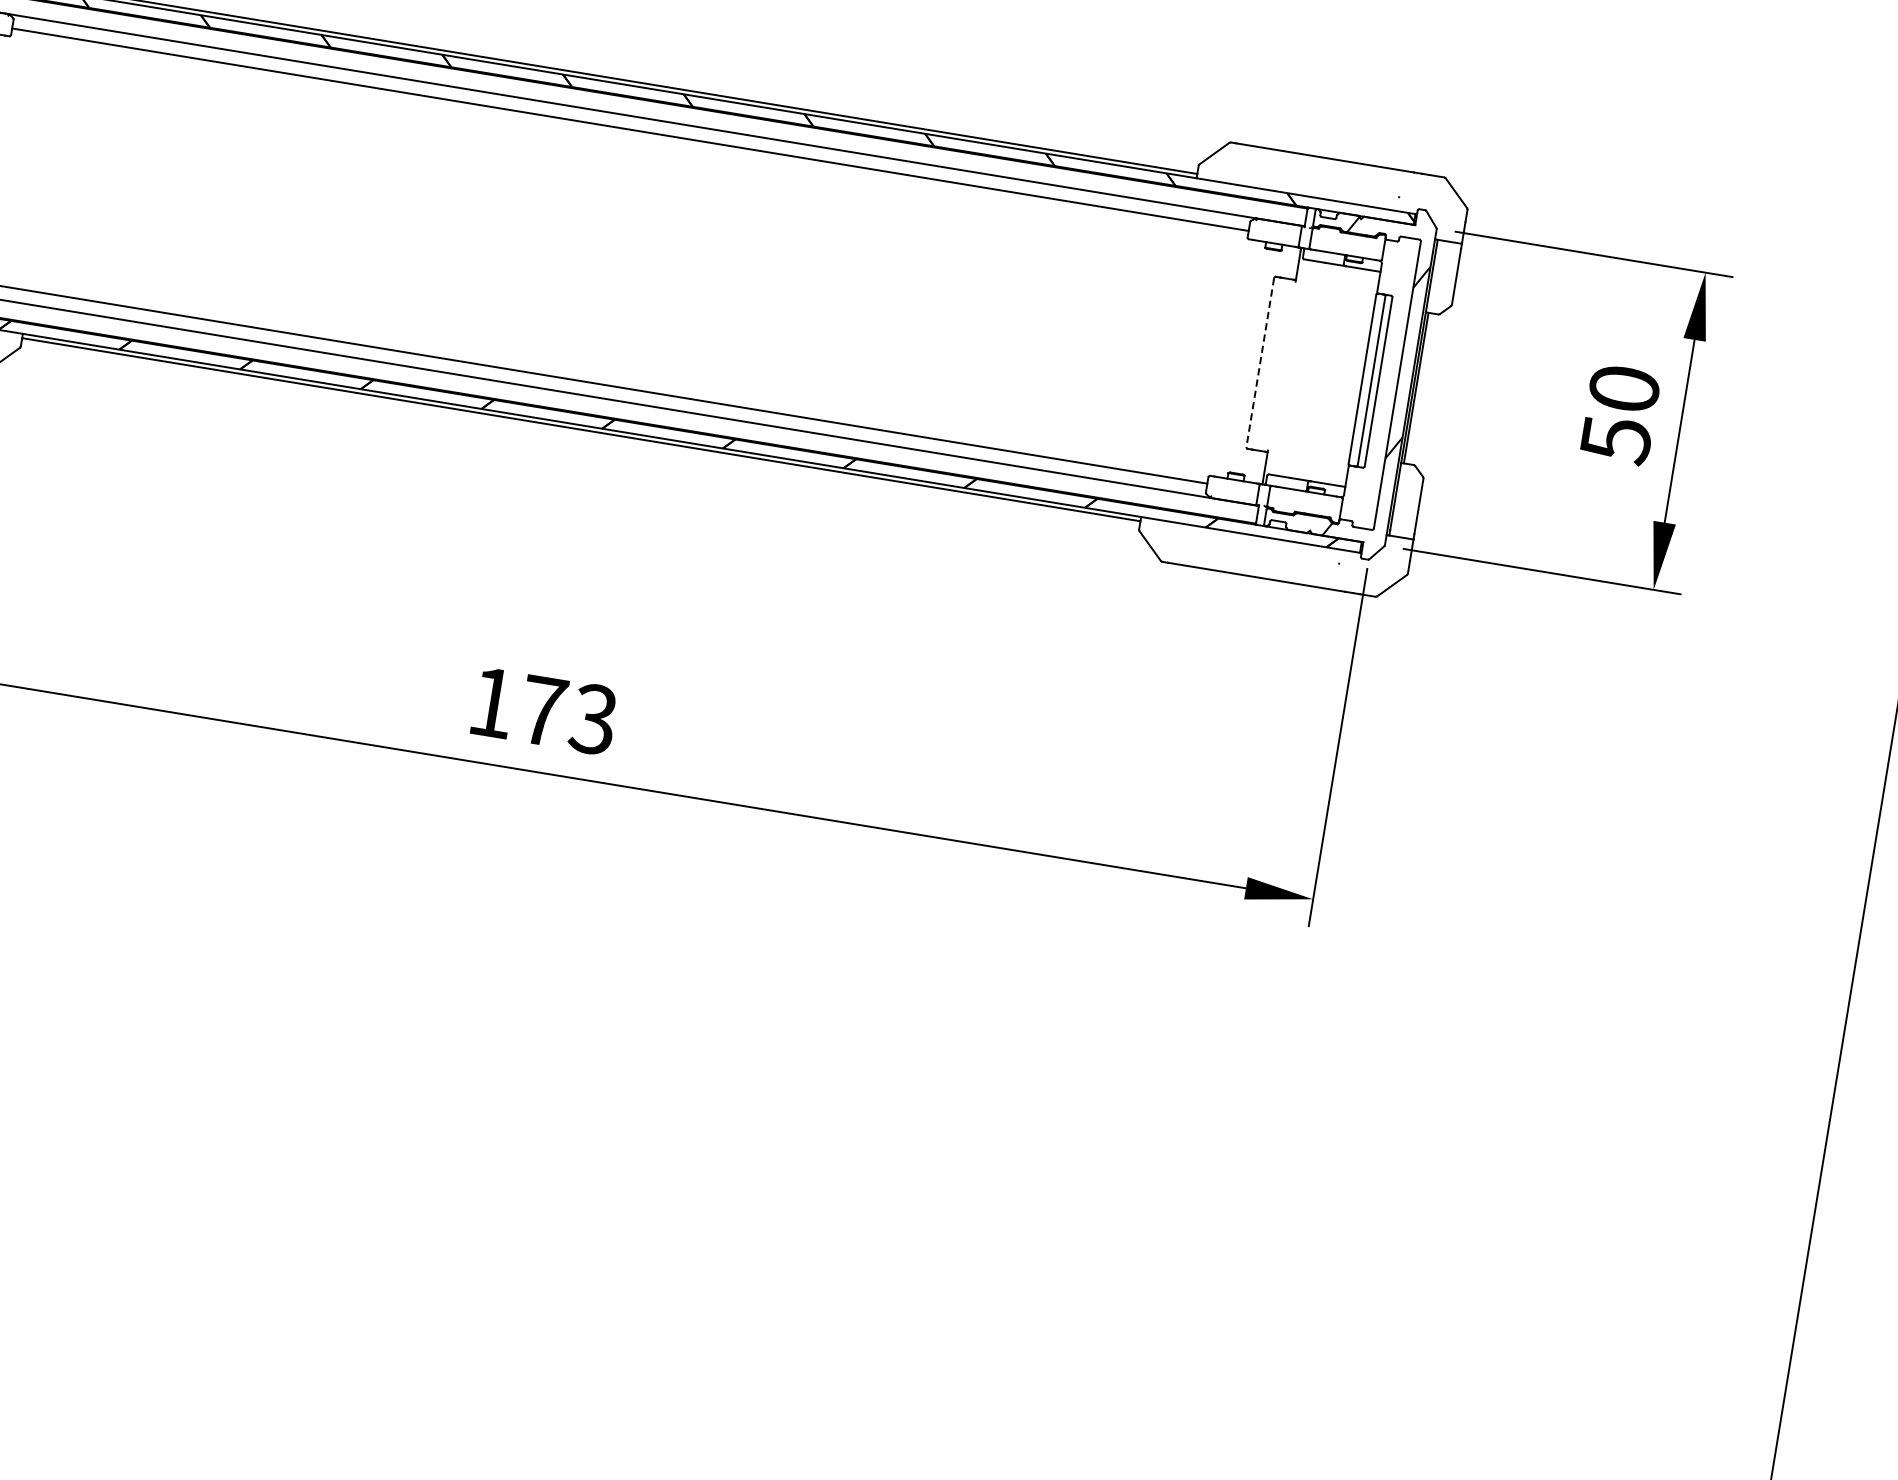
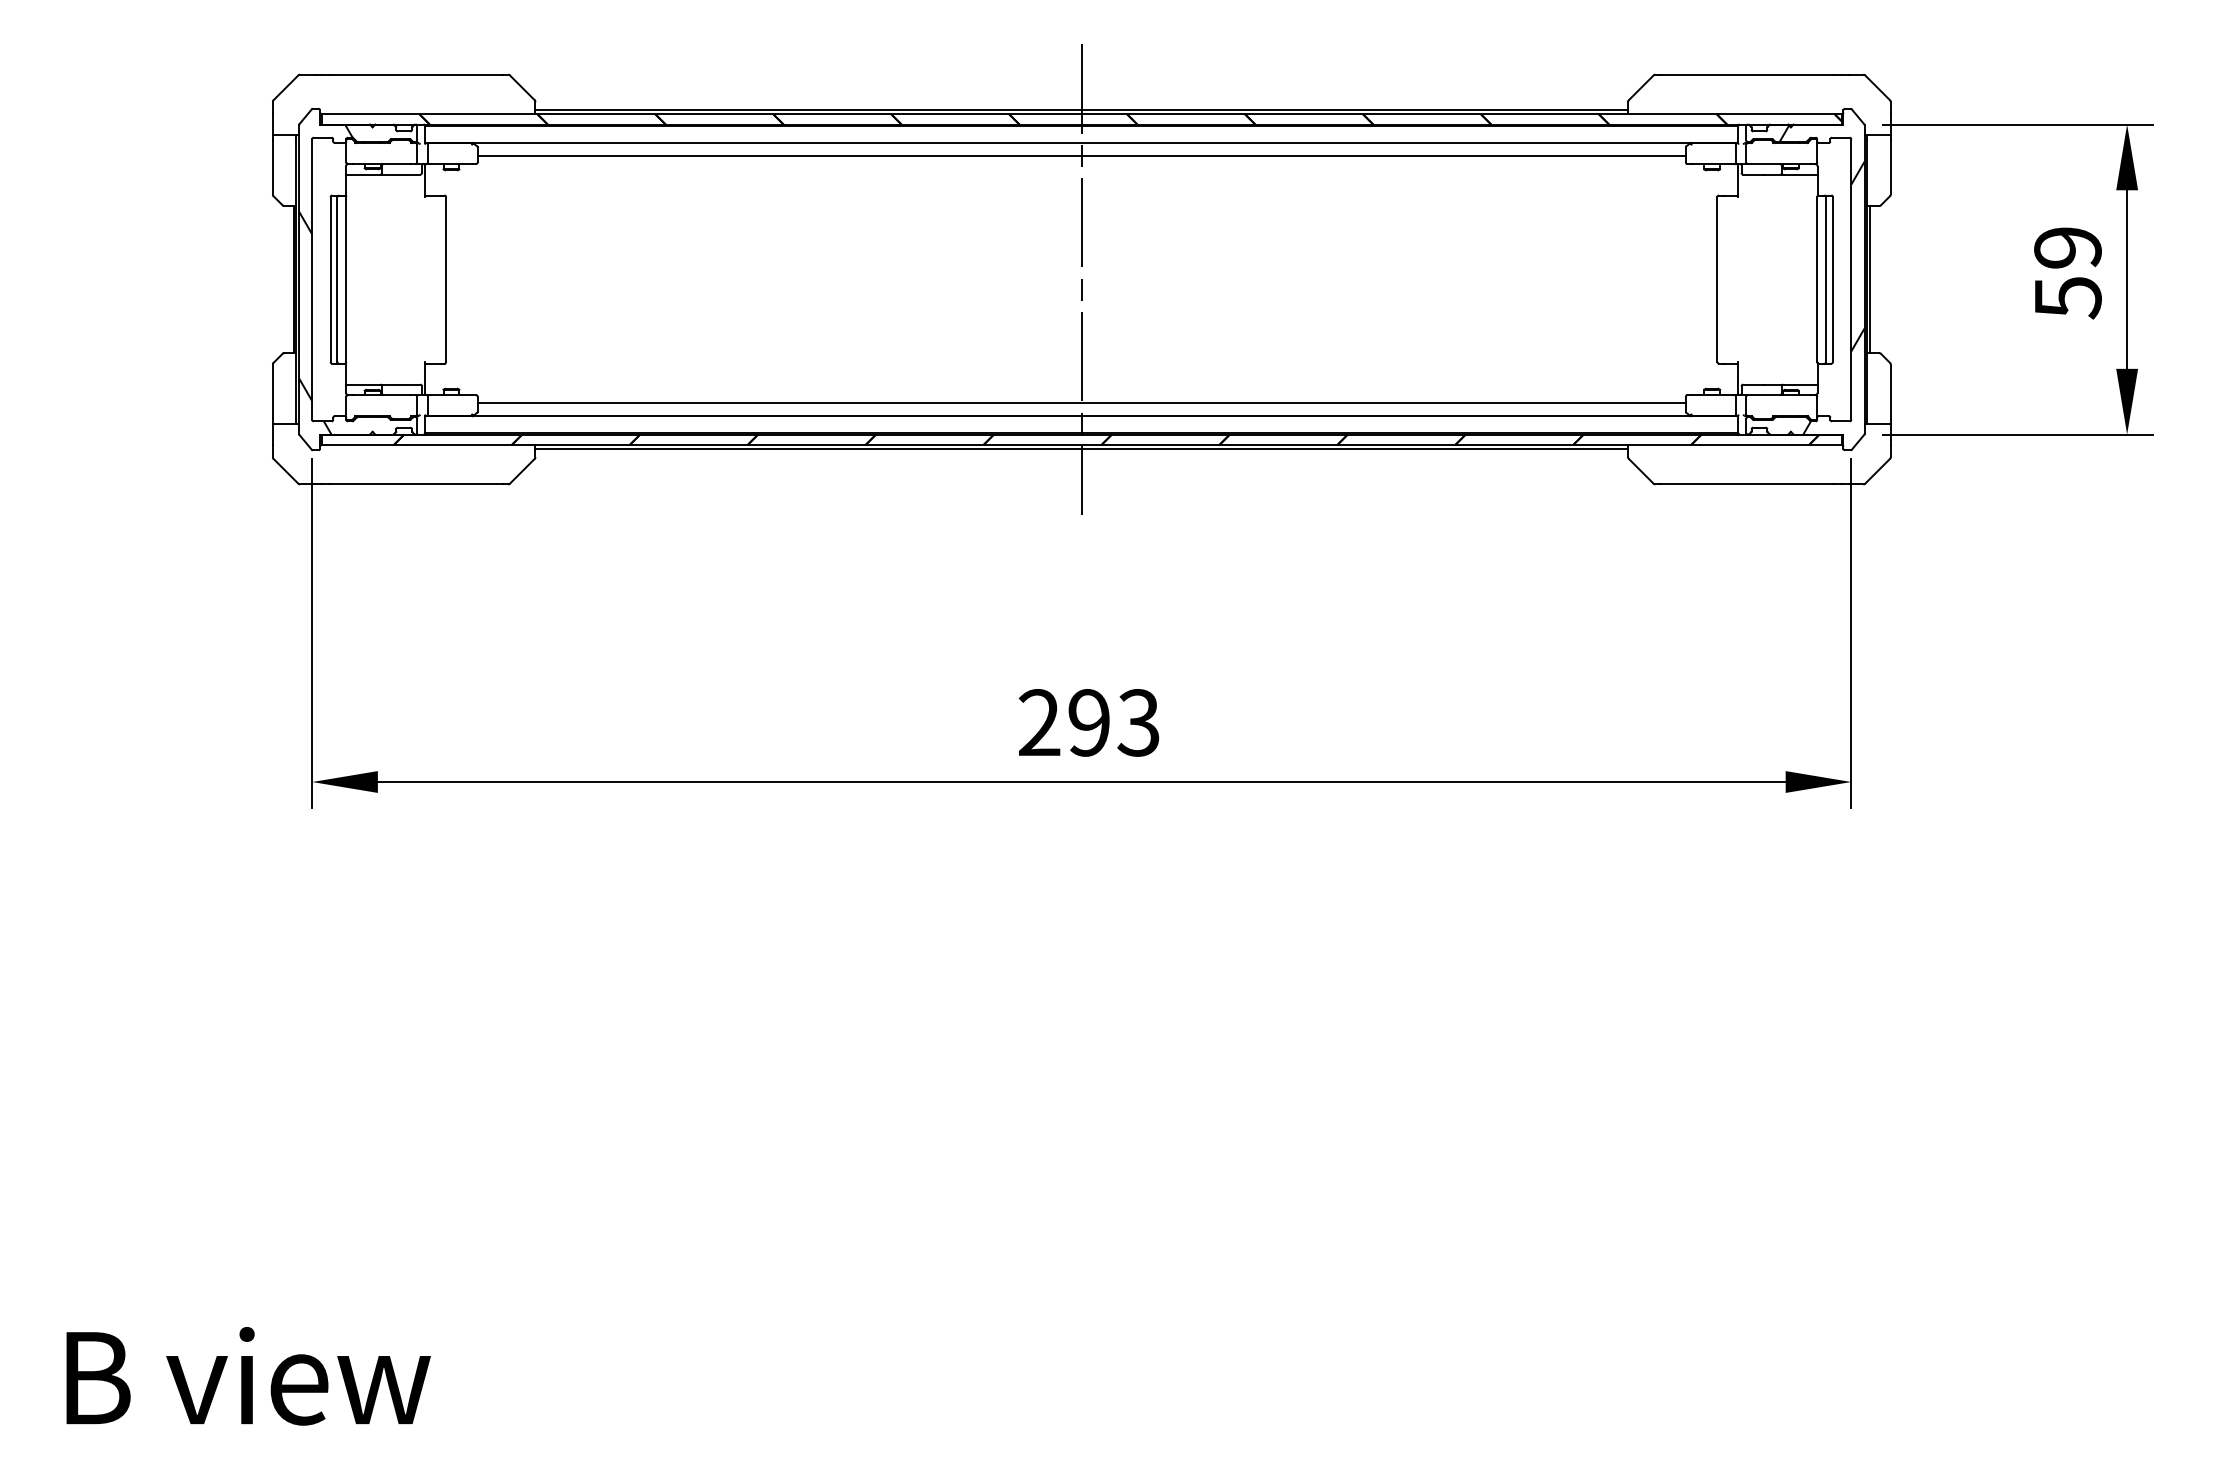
line: (609, 255) -> (1081, 279), added
line: (1260, 363) -> (1717, 280), dashed -> solid
text: (1623, 388) -> (2067, 247), 50 -> 59
text: (517, 706) -> (1064, 722), 173 -> 293

